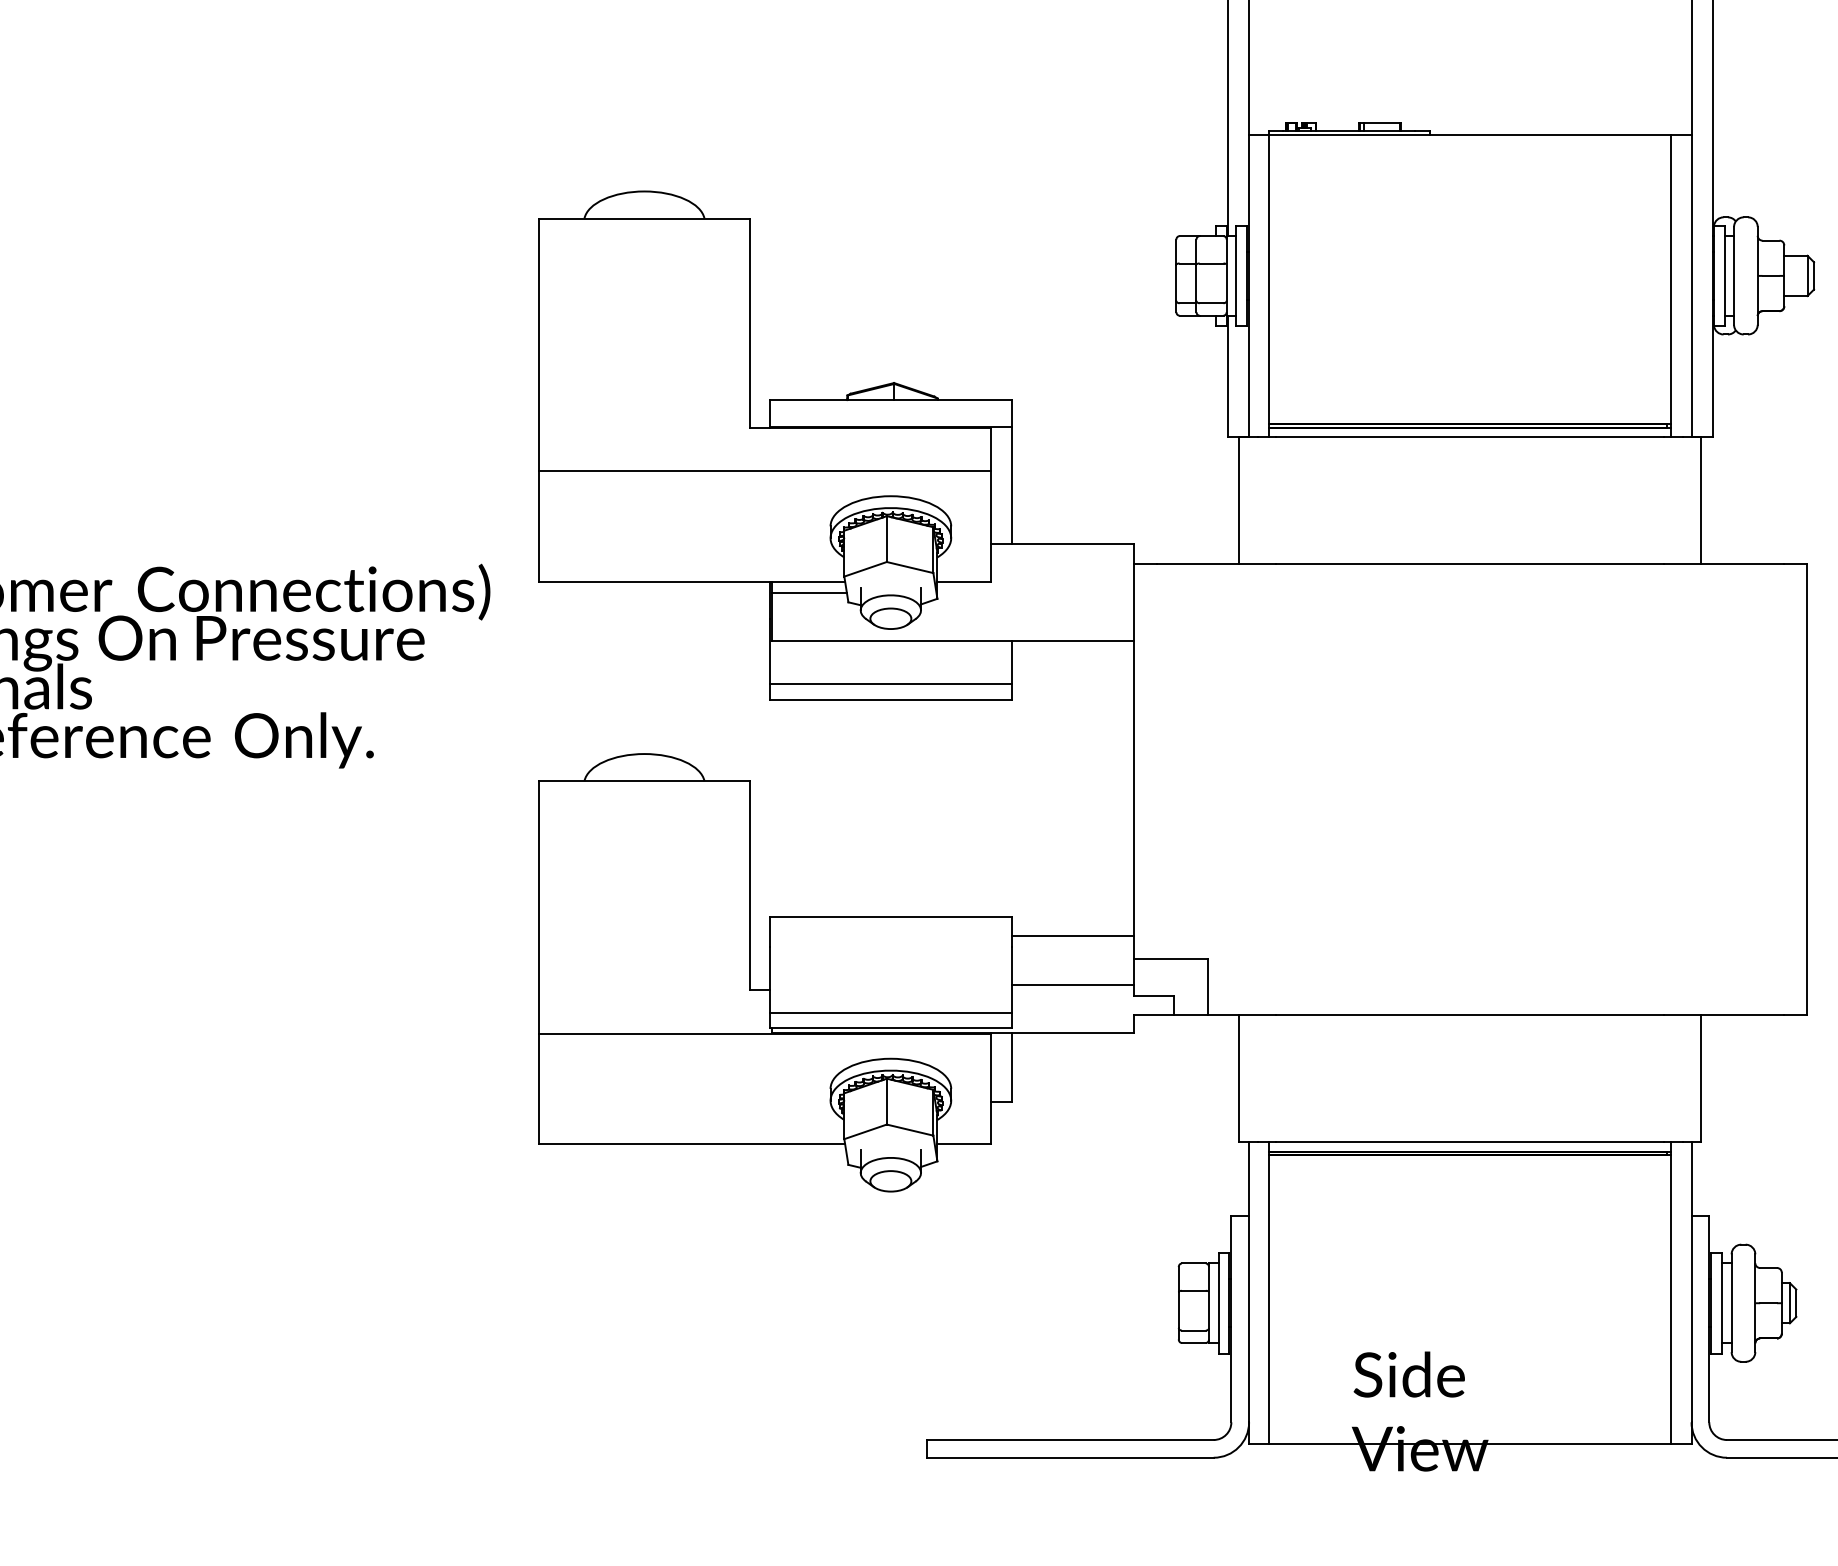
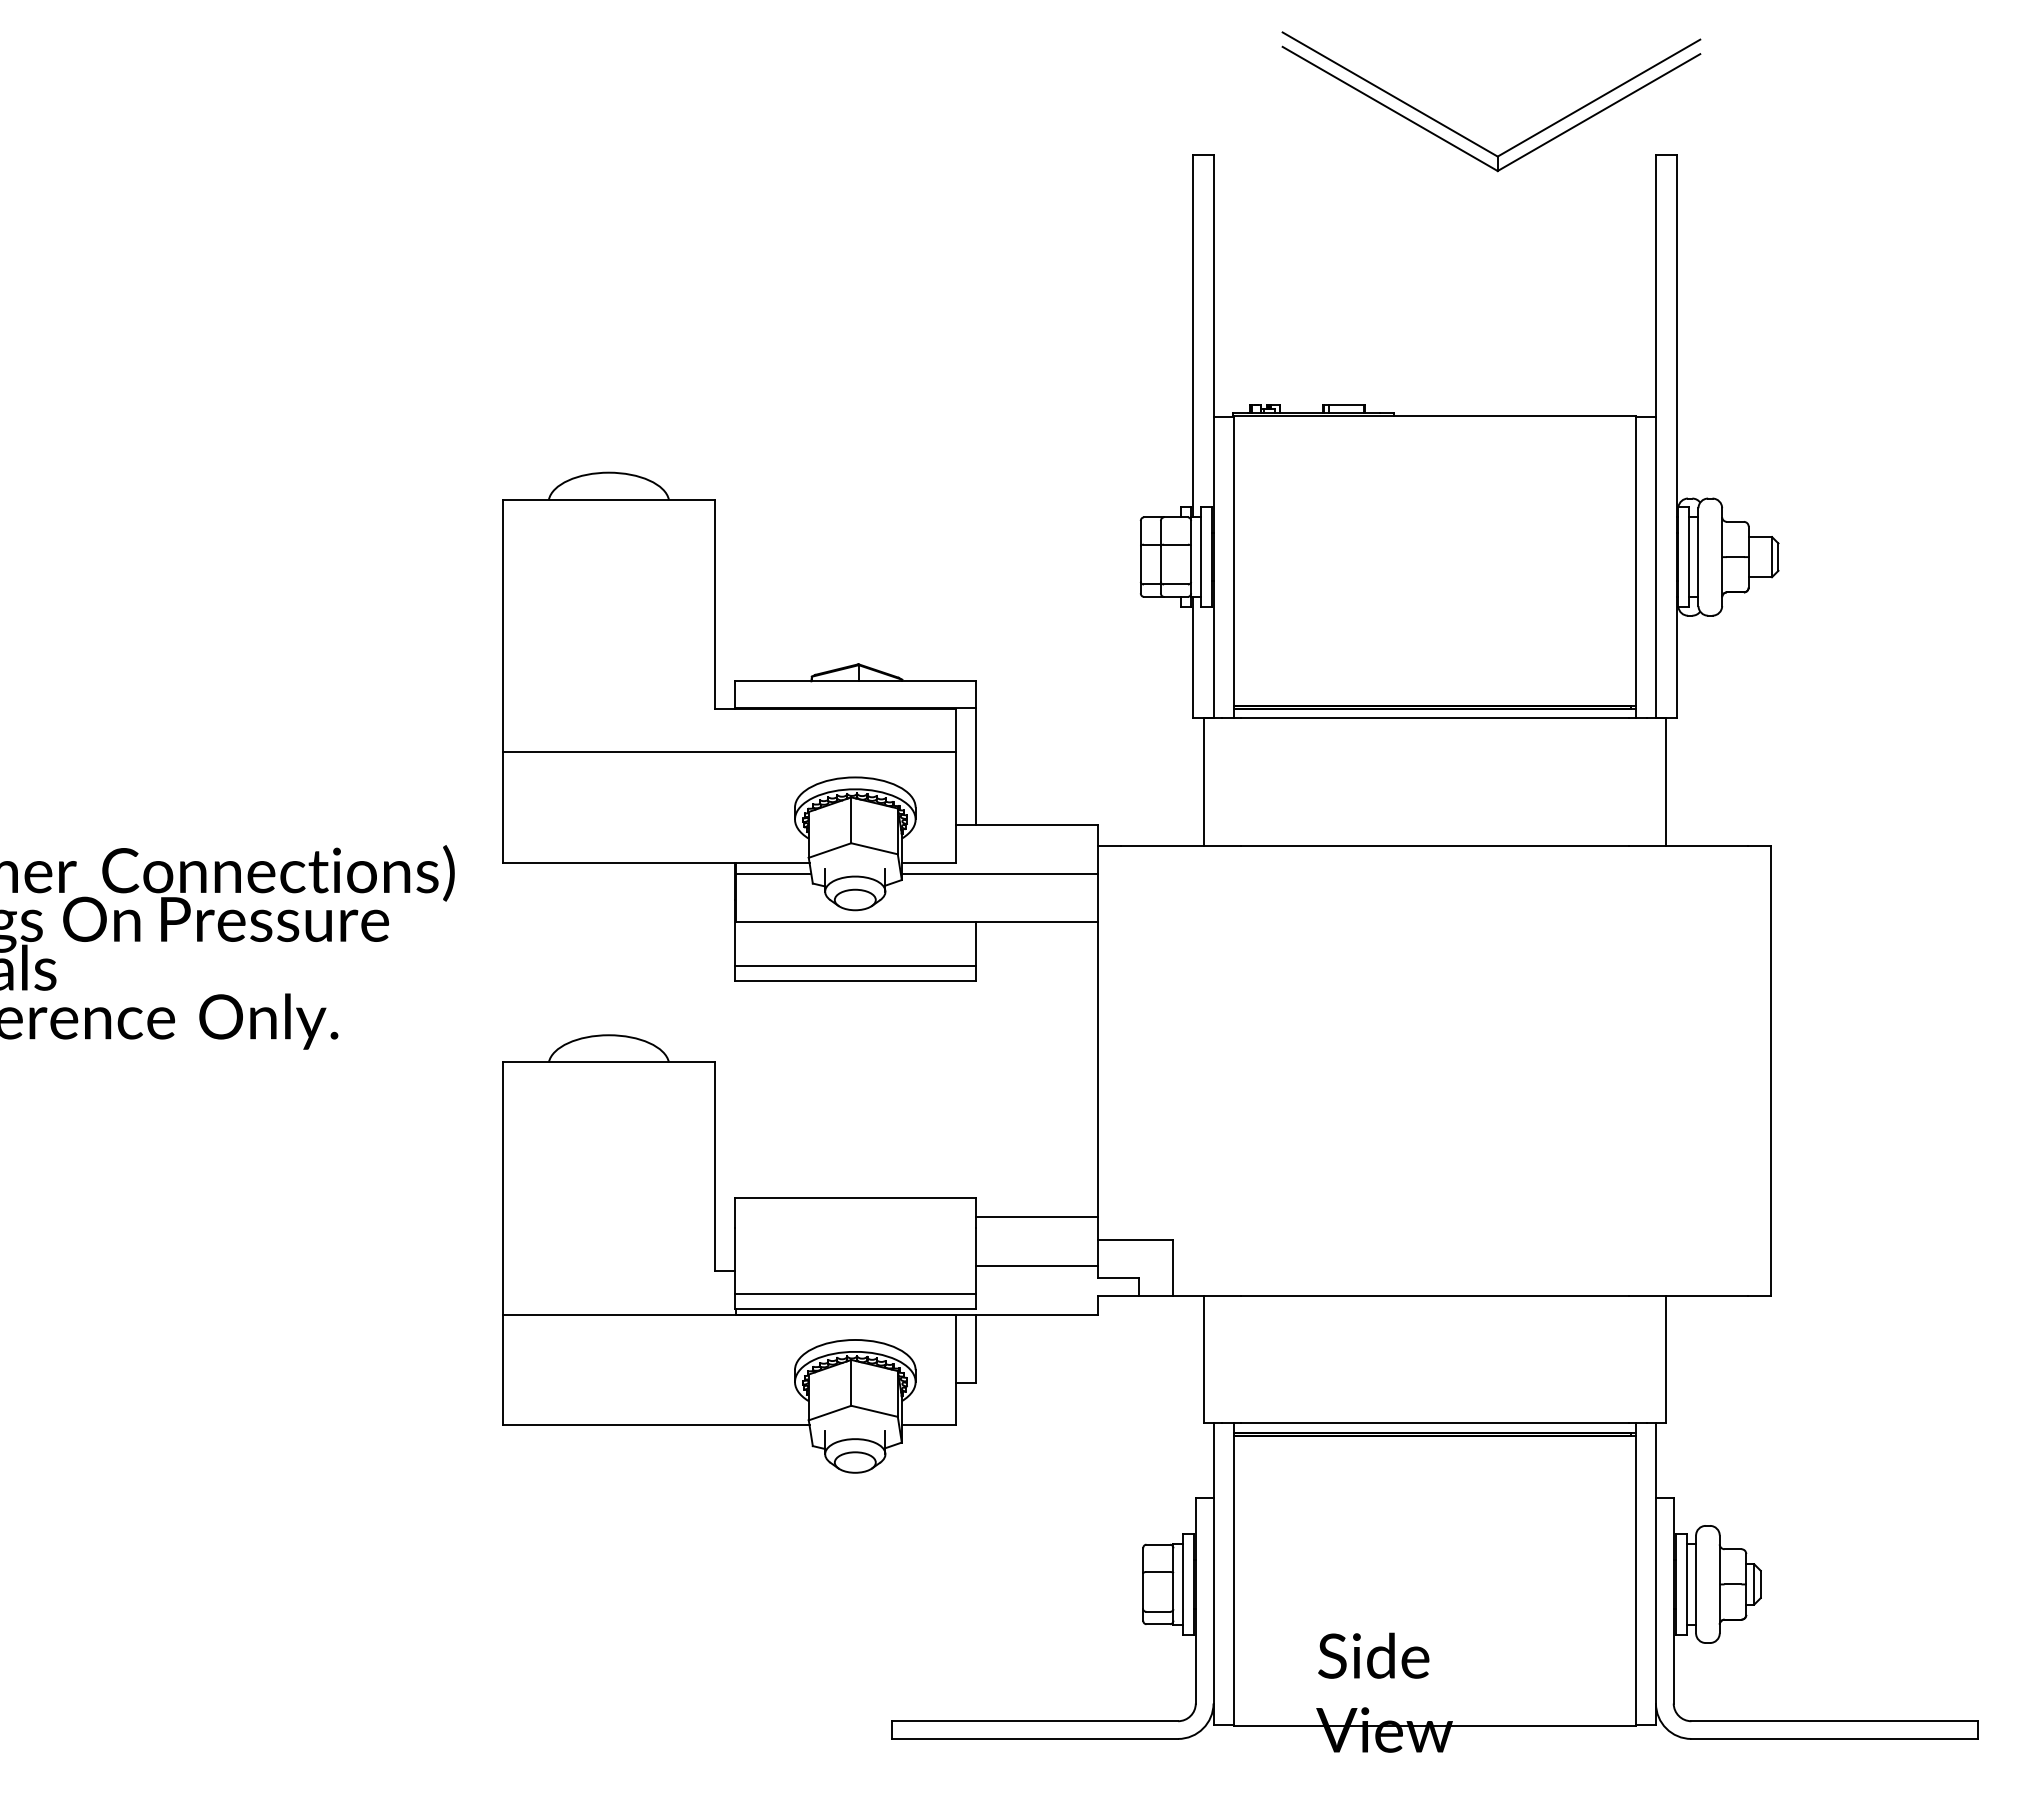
line: (1035, 592) -> (999, 873), added

